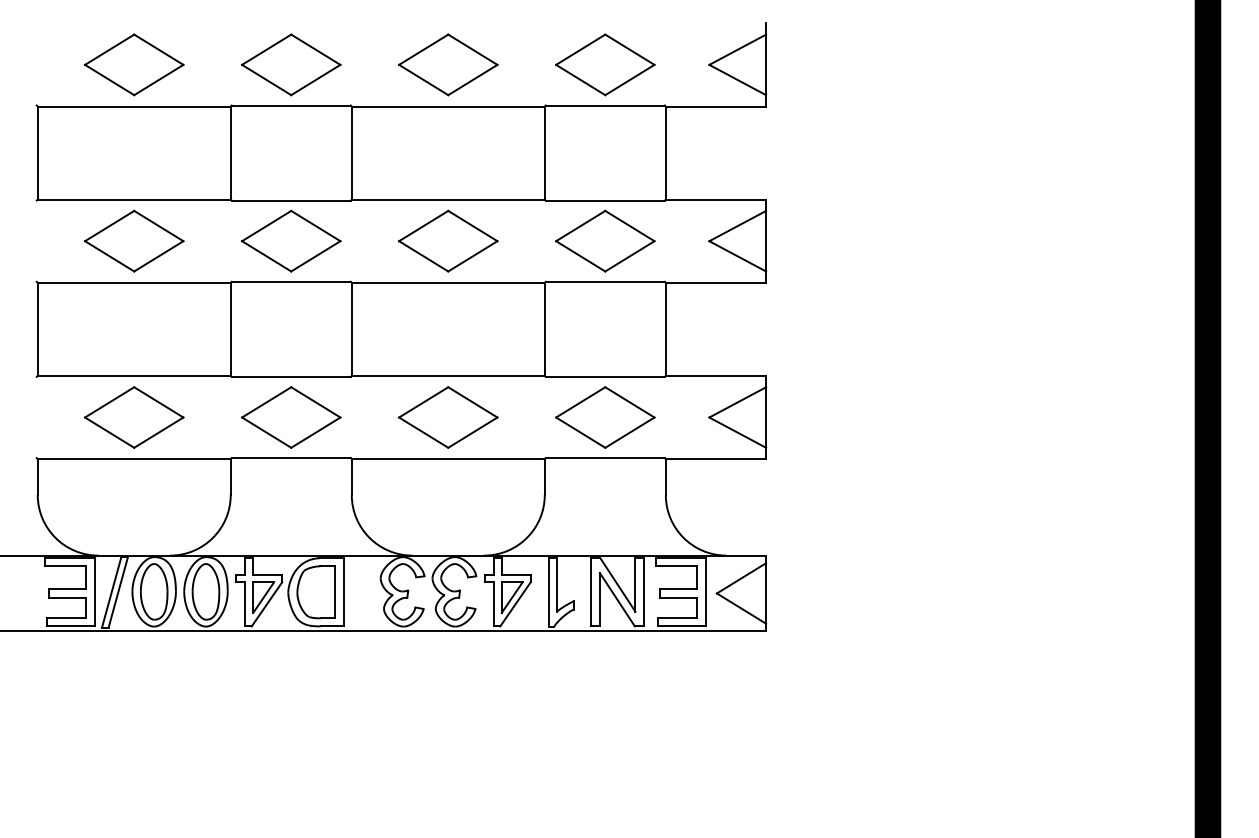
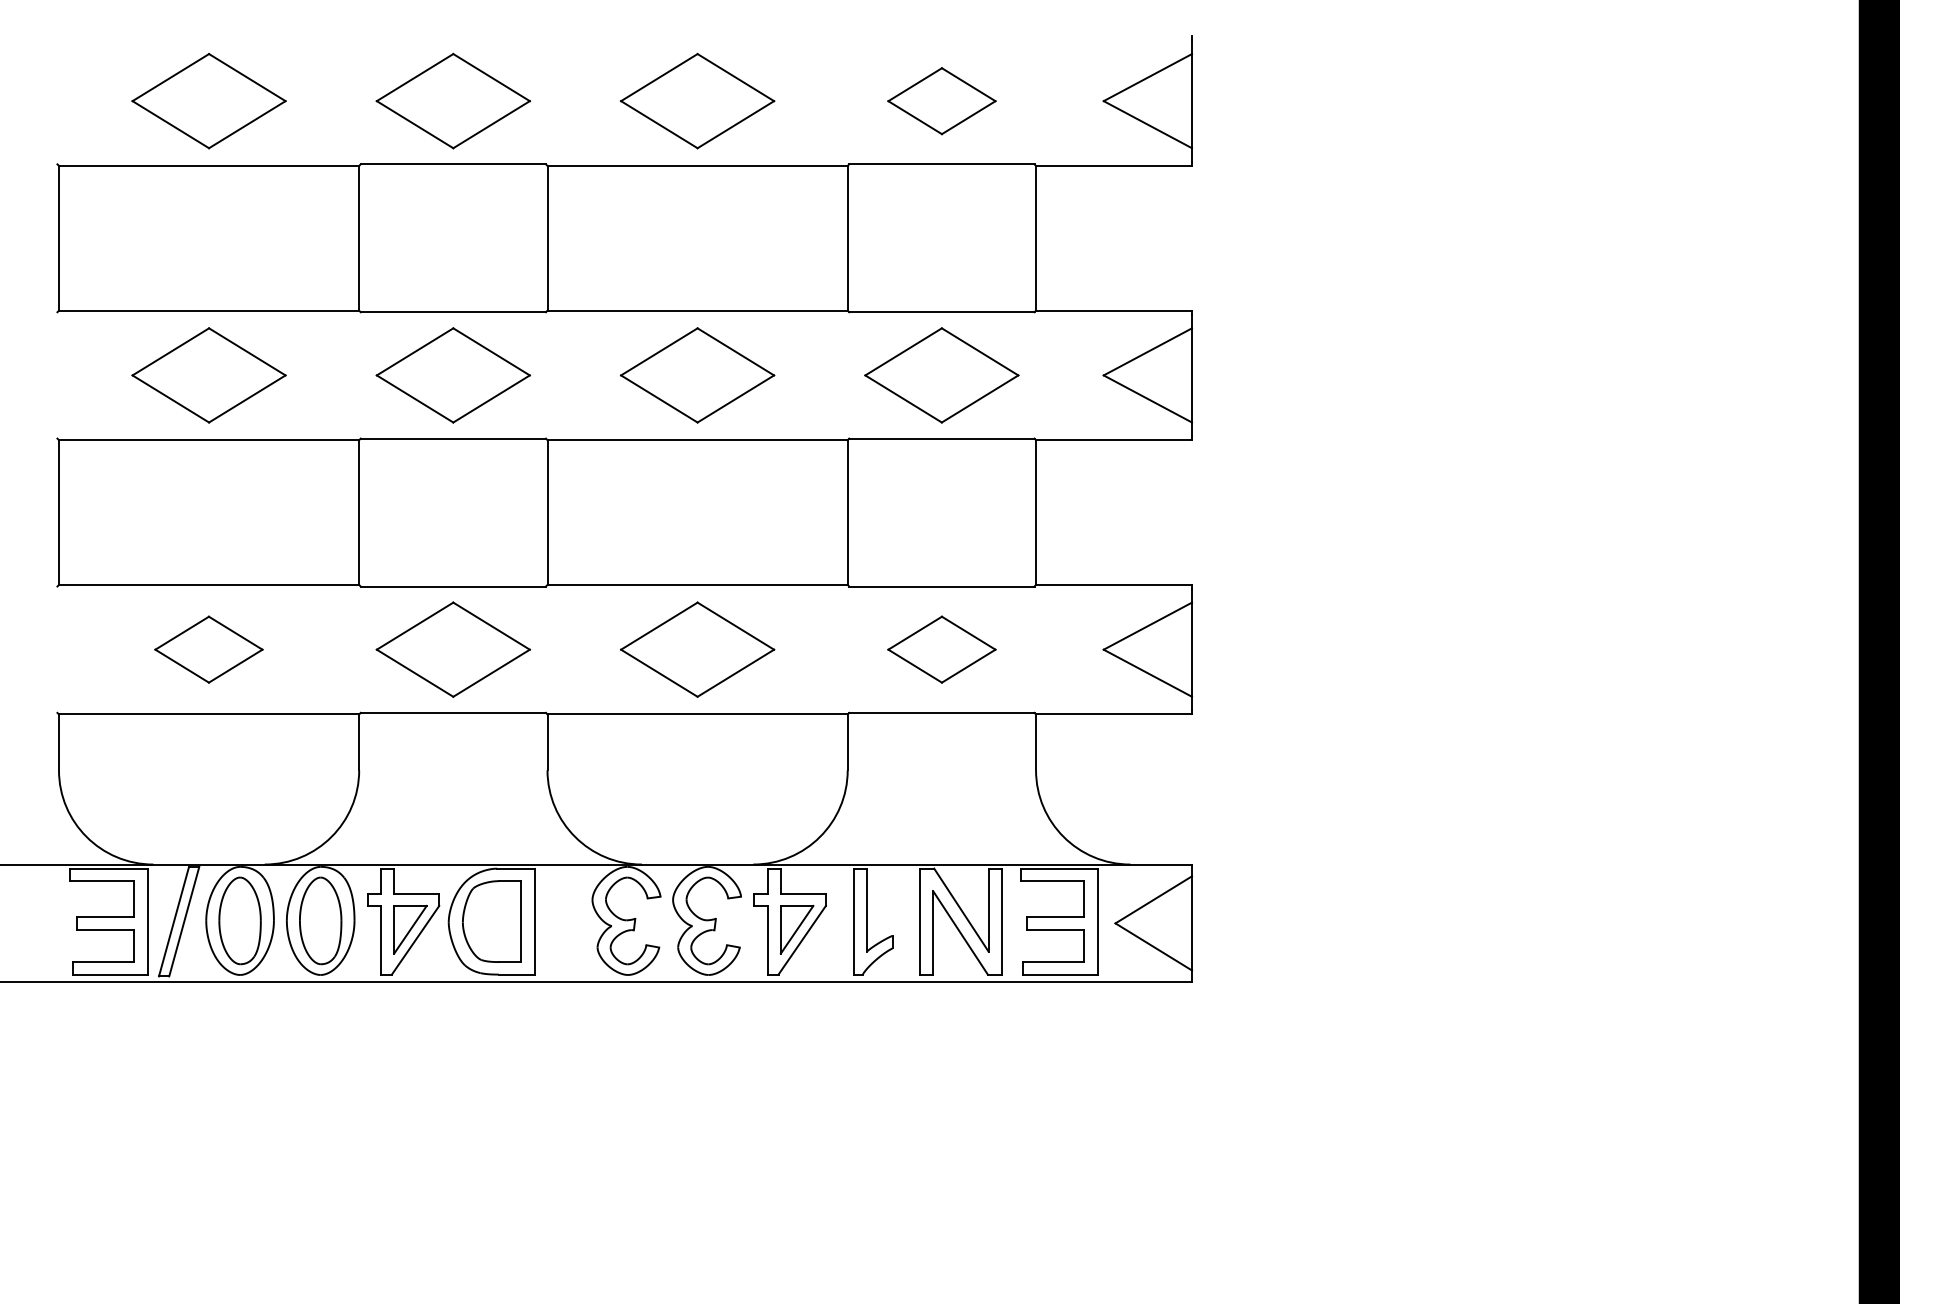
part: (605, 64) -> (942, 100), size x0.7
part: (133, 417) -> (207, 649), size x0.7
part: (605, 417) -> (942, 649), size x0.7

